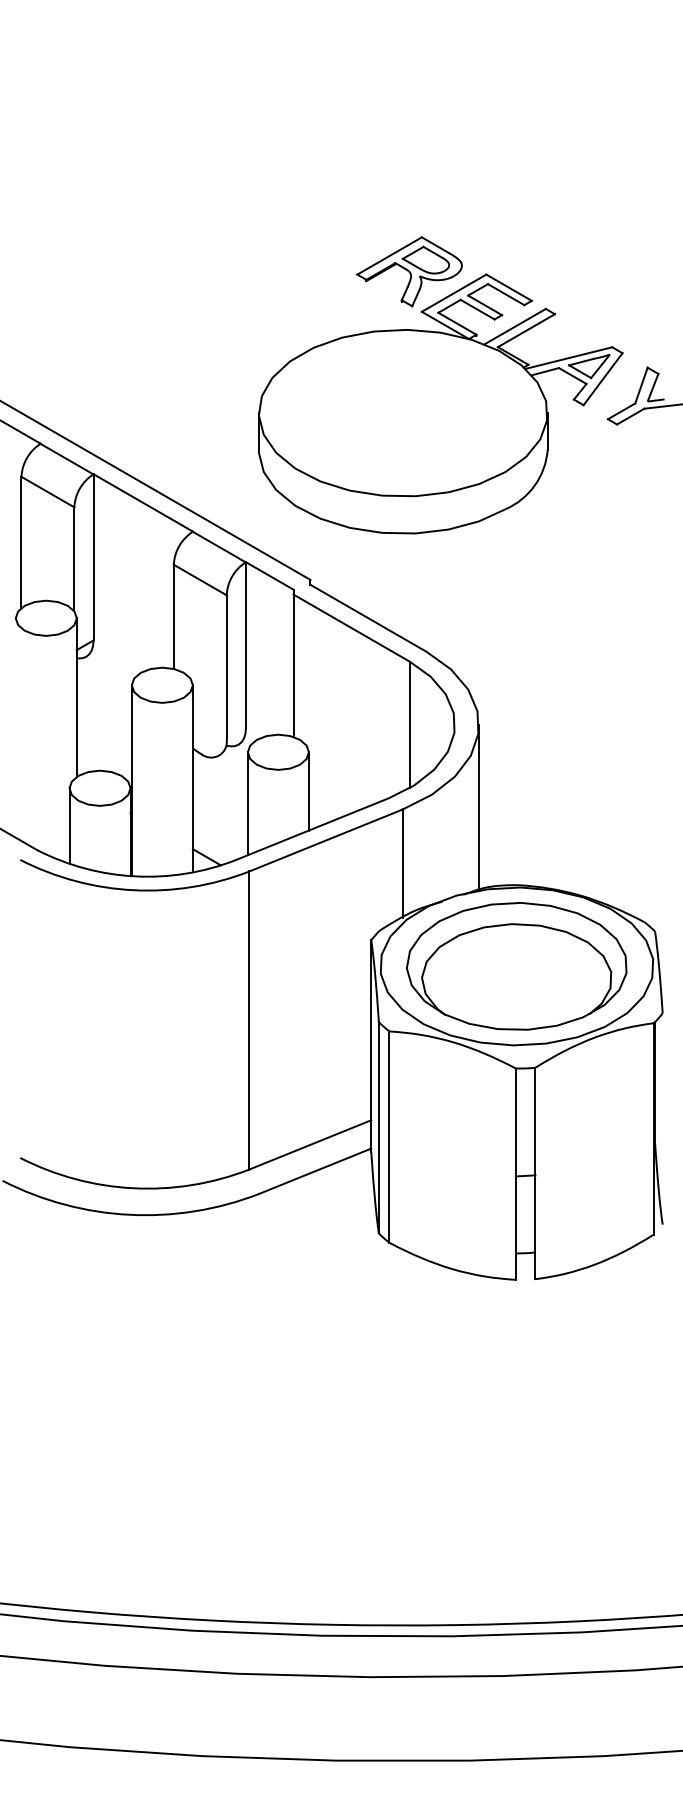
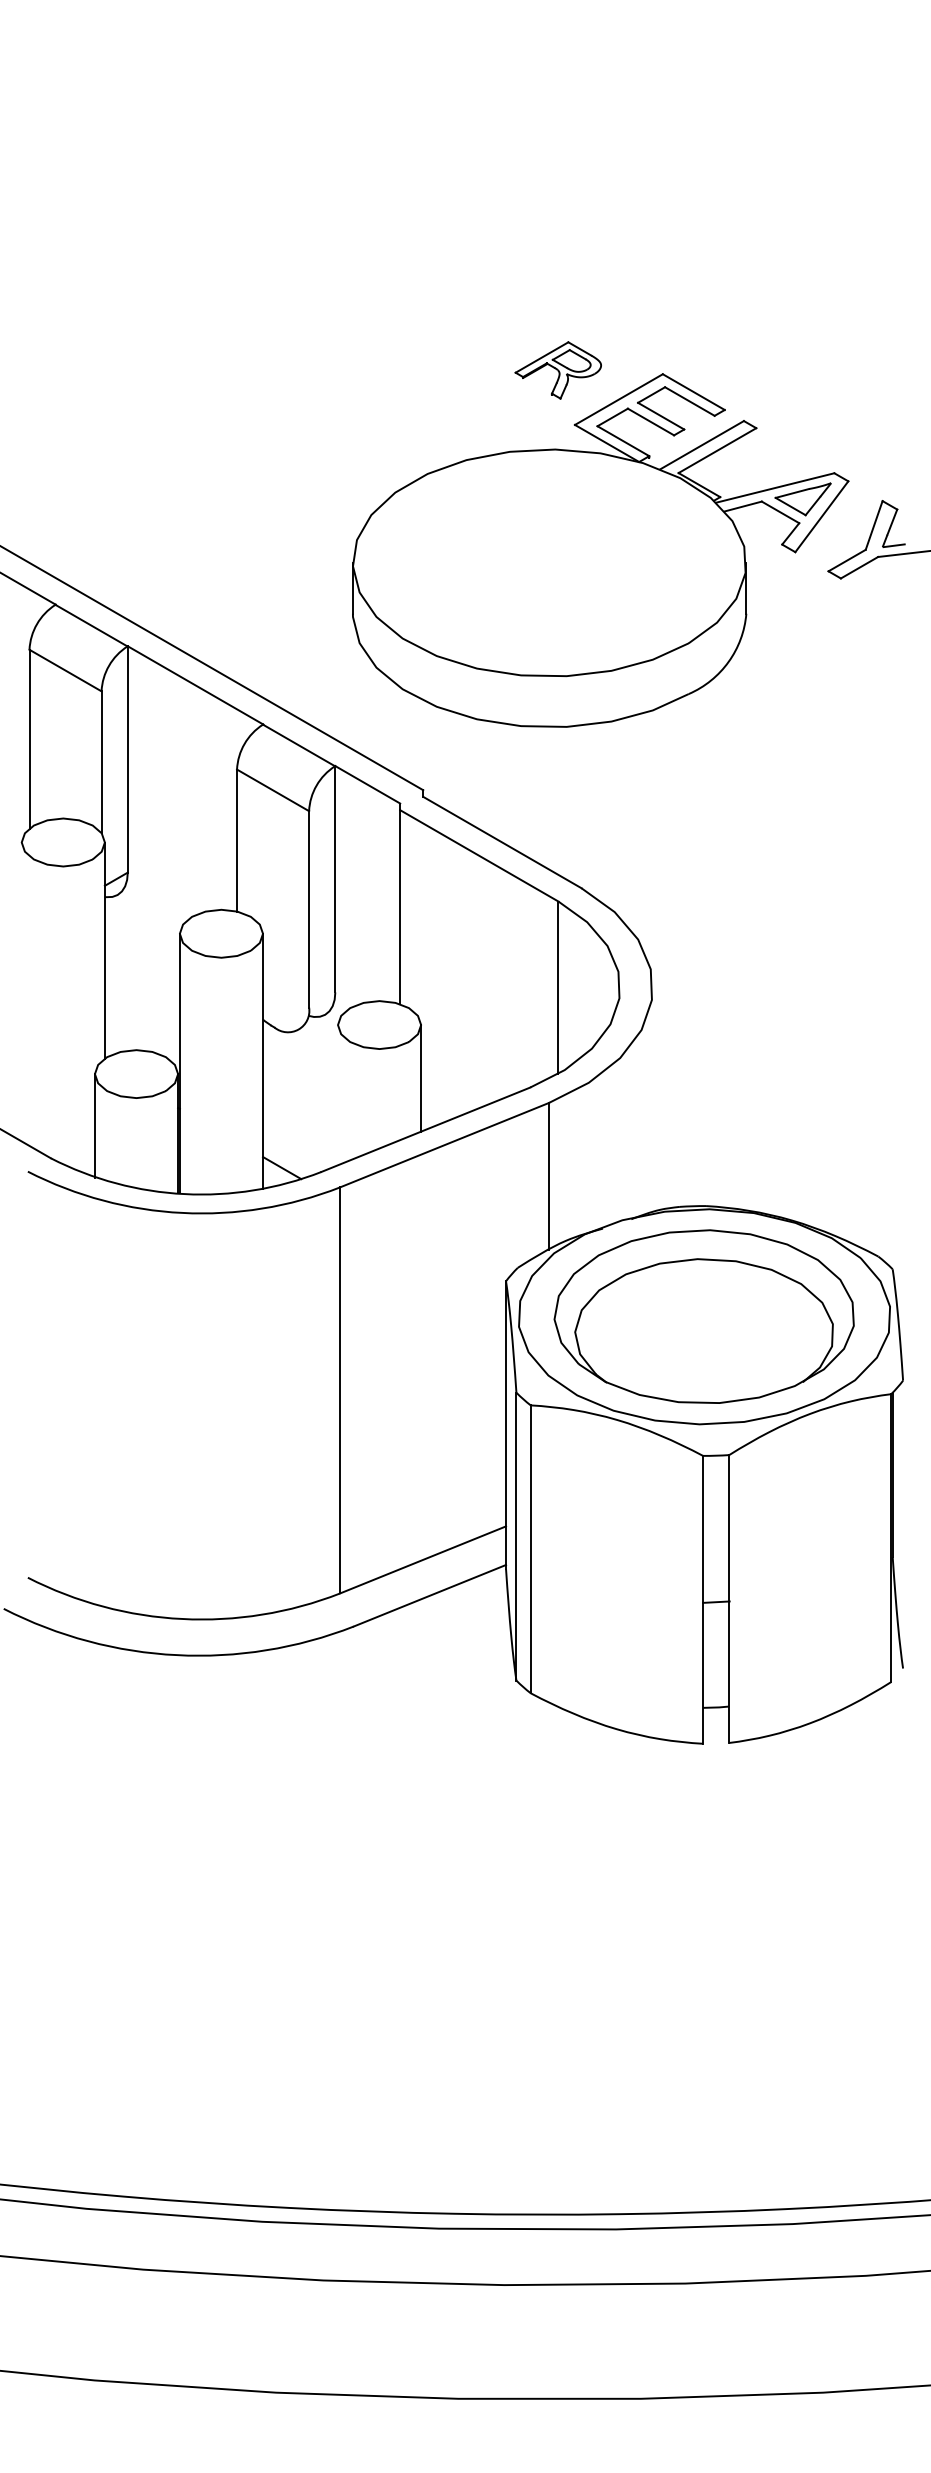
part: (409, 271) -> (558, 370), size x0.6
line: (248, 804) -> (338, 1095), removed
line: (478, 806) -> (652, 1099), removed

